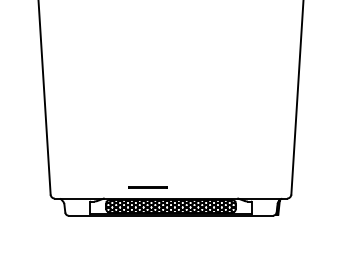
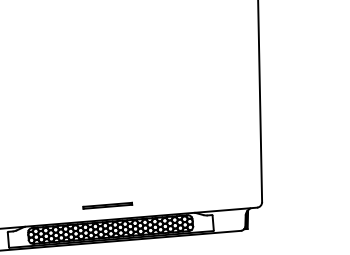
line: (147, 187) -> (106, 205), moved

